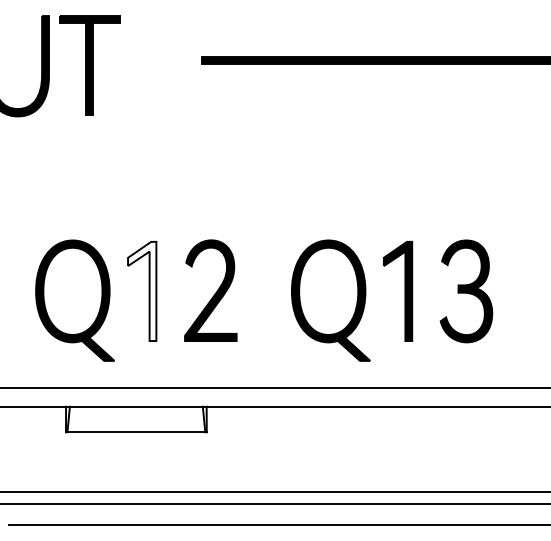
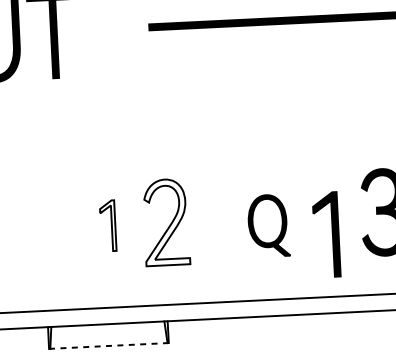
fill: (210, 290) -> (166, 222), removed
part: (142, 291) -> (108, 225), size x0.6
part: (398, 291) -> (326, 234), moved
part: (74, 300) -> (50, 236), removed
part: (330, 300) -> (268, 225), size x0.6
line: (136, 432) -> (109, 346), solid -> dashed

